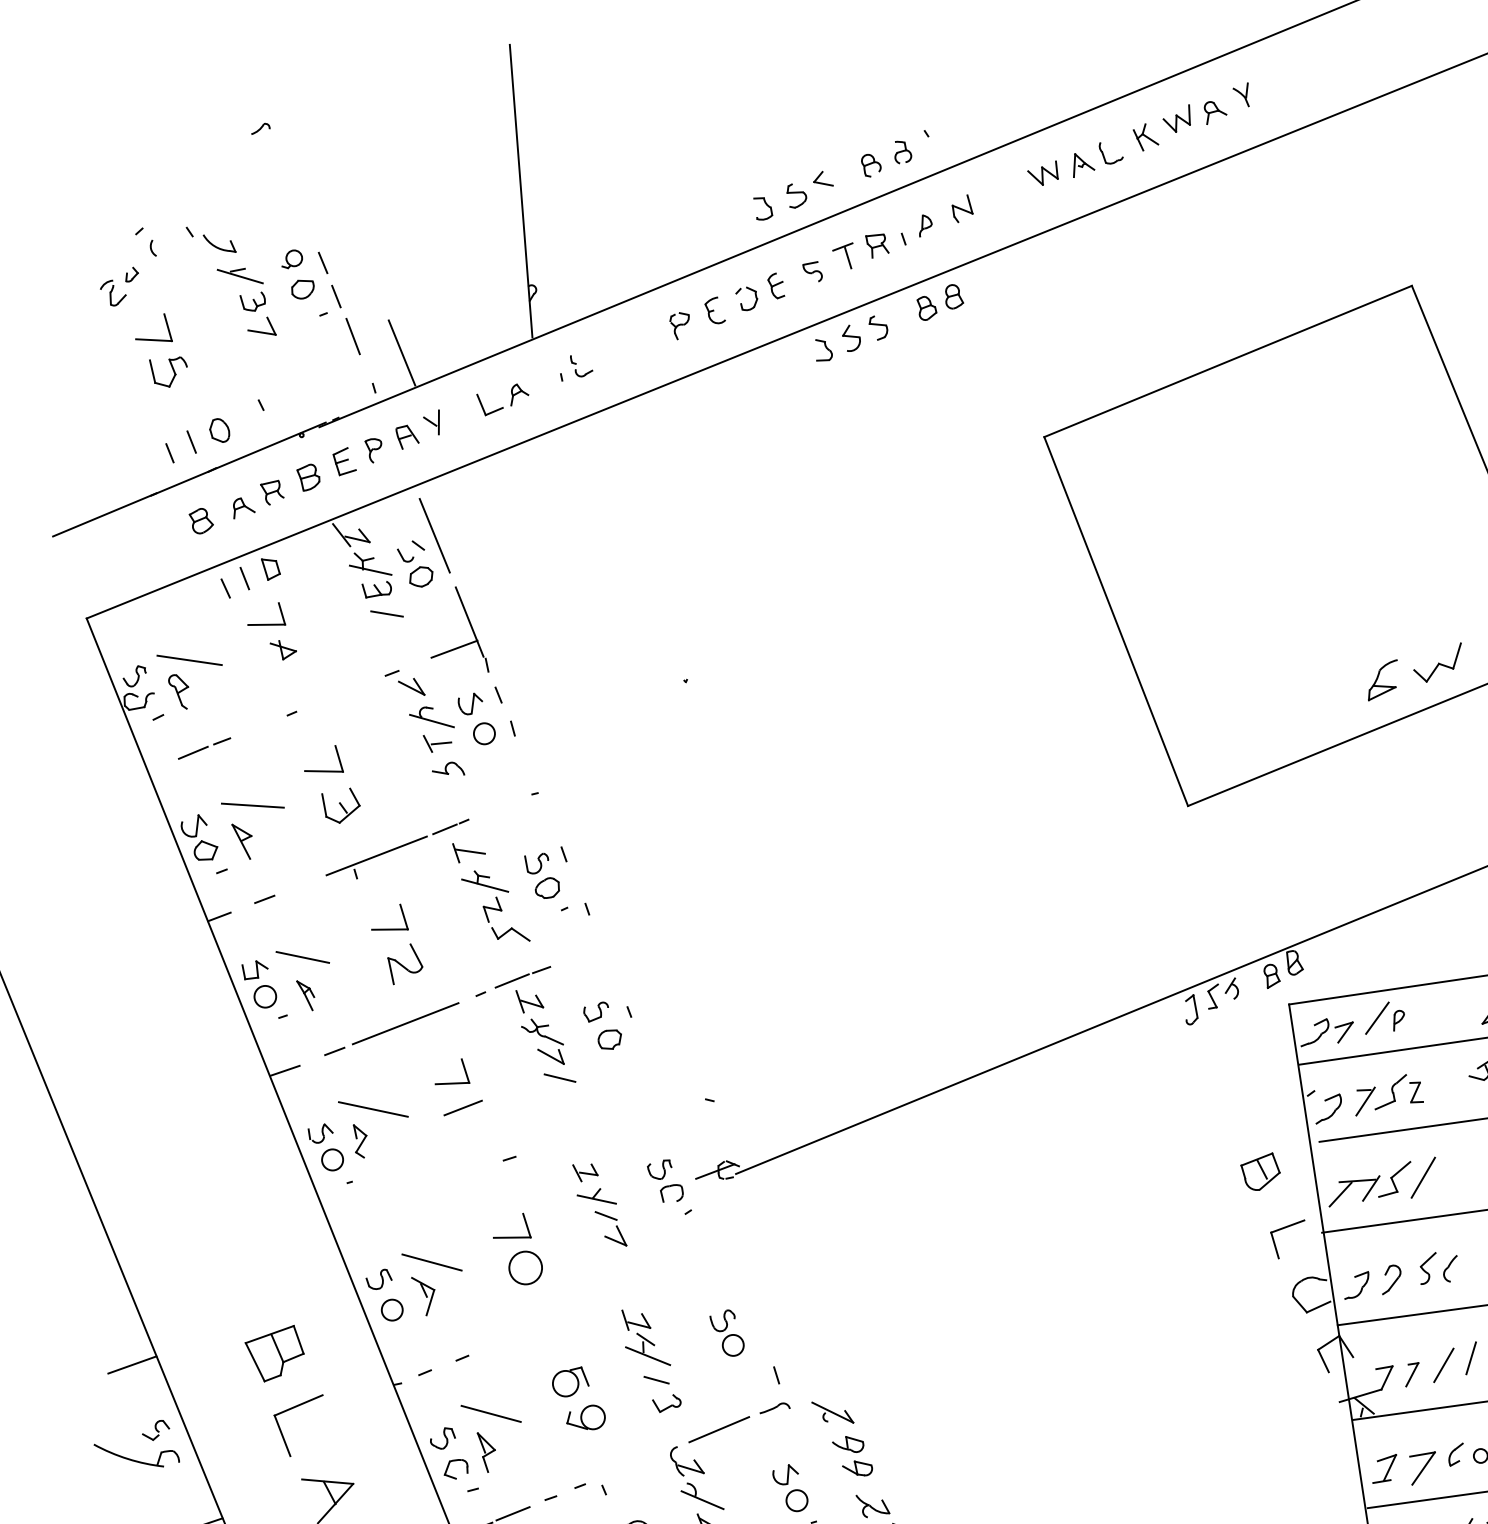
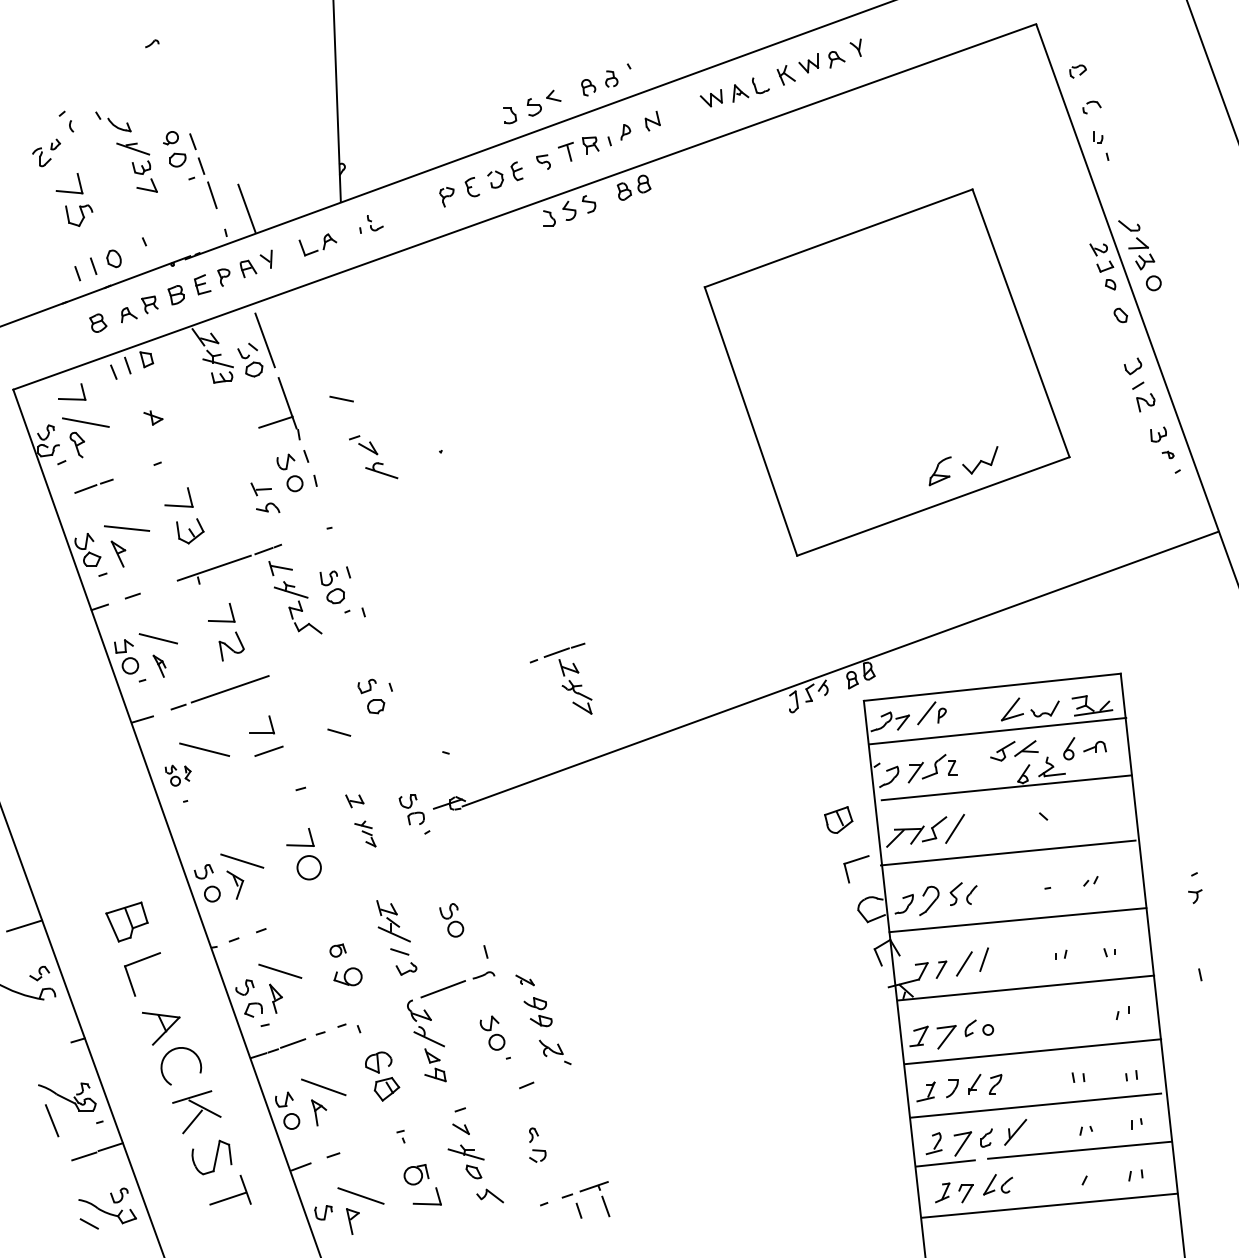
line: (386, 613) -> (341, 398), moved
part: (267, 623) -> (72, 398), moved
part: (419, 699) -> (373, 457), moved
part: (518, 1016) -> (560, 678), moved
part: (337, 1146) -> (177, 775), size x0.6
part: (602, 1217) -> (365, 833), size x0.6
part: (1391, 1280) -> (929, 901), size x1.4
part: (569, 1381) -> (337, 950), size x0.6
part: (831, 1413) -> (524, 980), size x0.6

